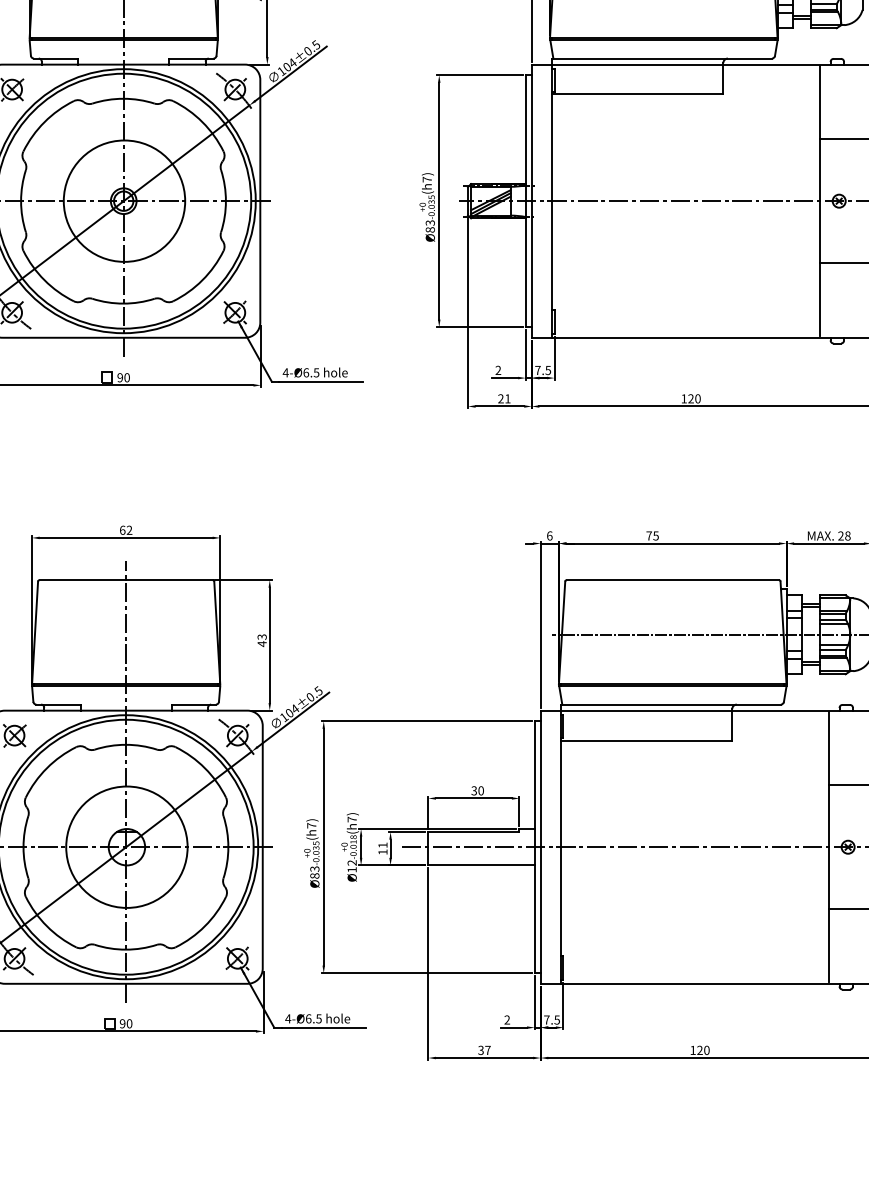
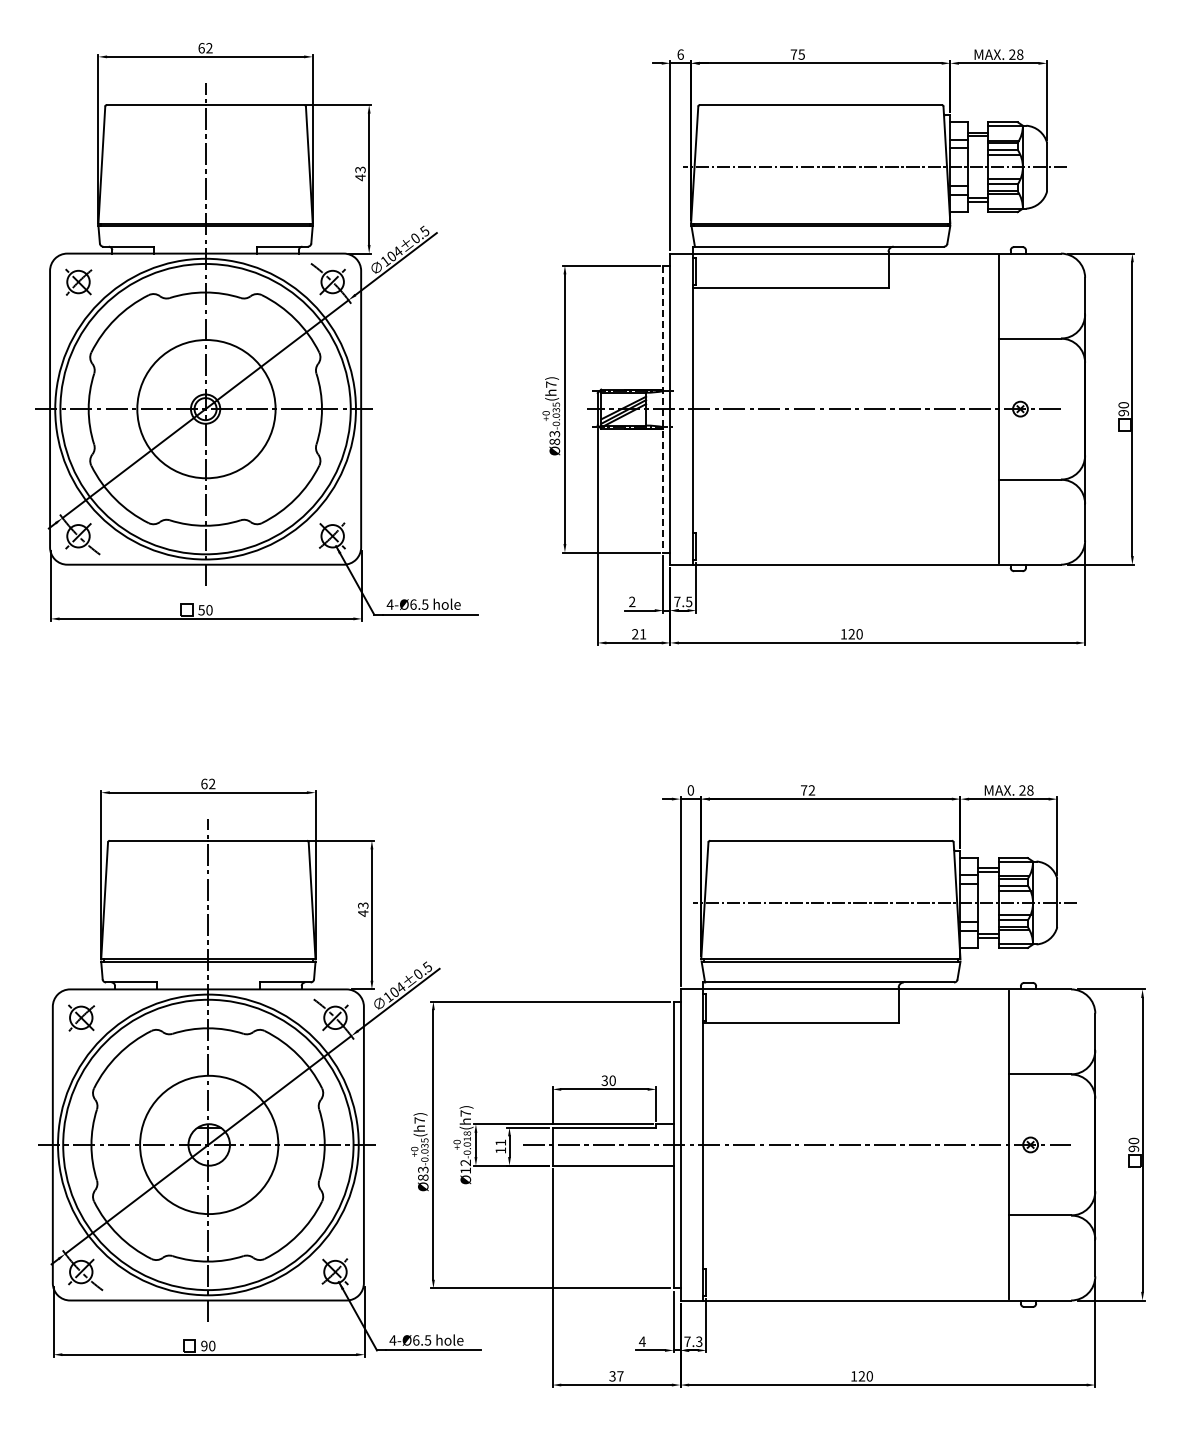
line: (525, 201) -> (663, 409), solid -> dashed
text: (120, 377) -> (201, 610), 90 -> 50
text: (549, 536) -> (690, 790), 6 -> 0
text: (655, 536) -> (811, 790), 75 -> 72
text: (506, 1019) -> (641, 1341), 2 -> 4
text: (557, 1019) -> (699, 1341), 7.5 -> 7.3

